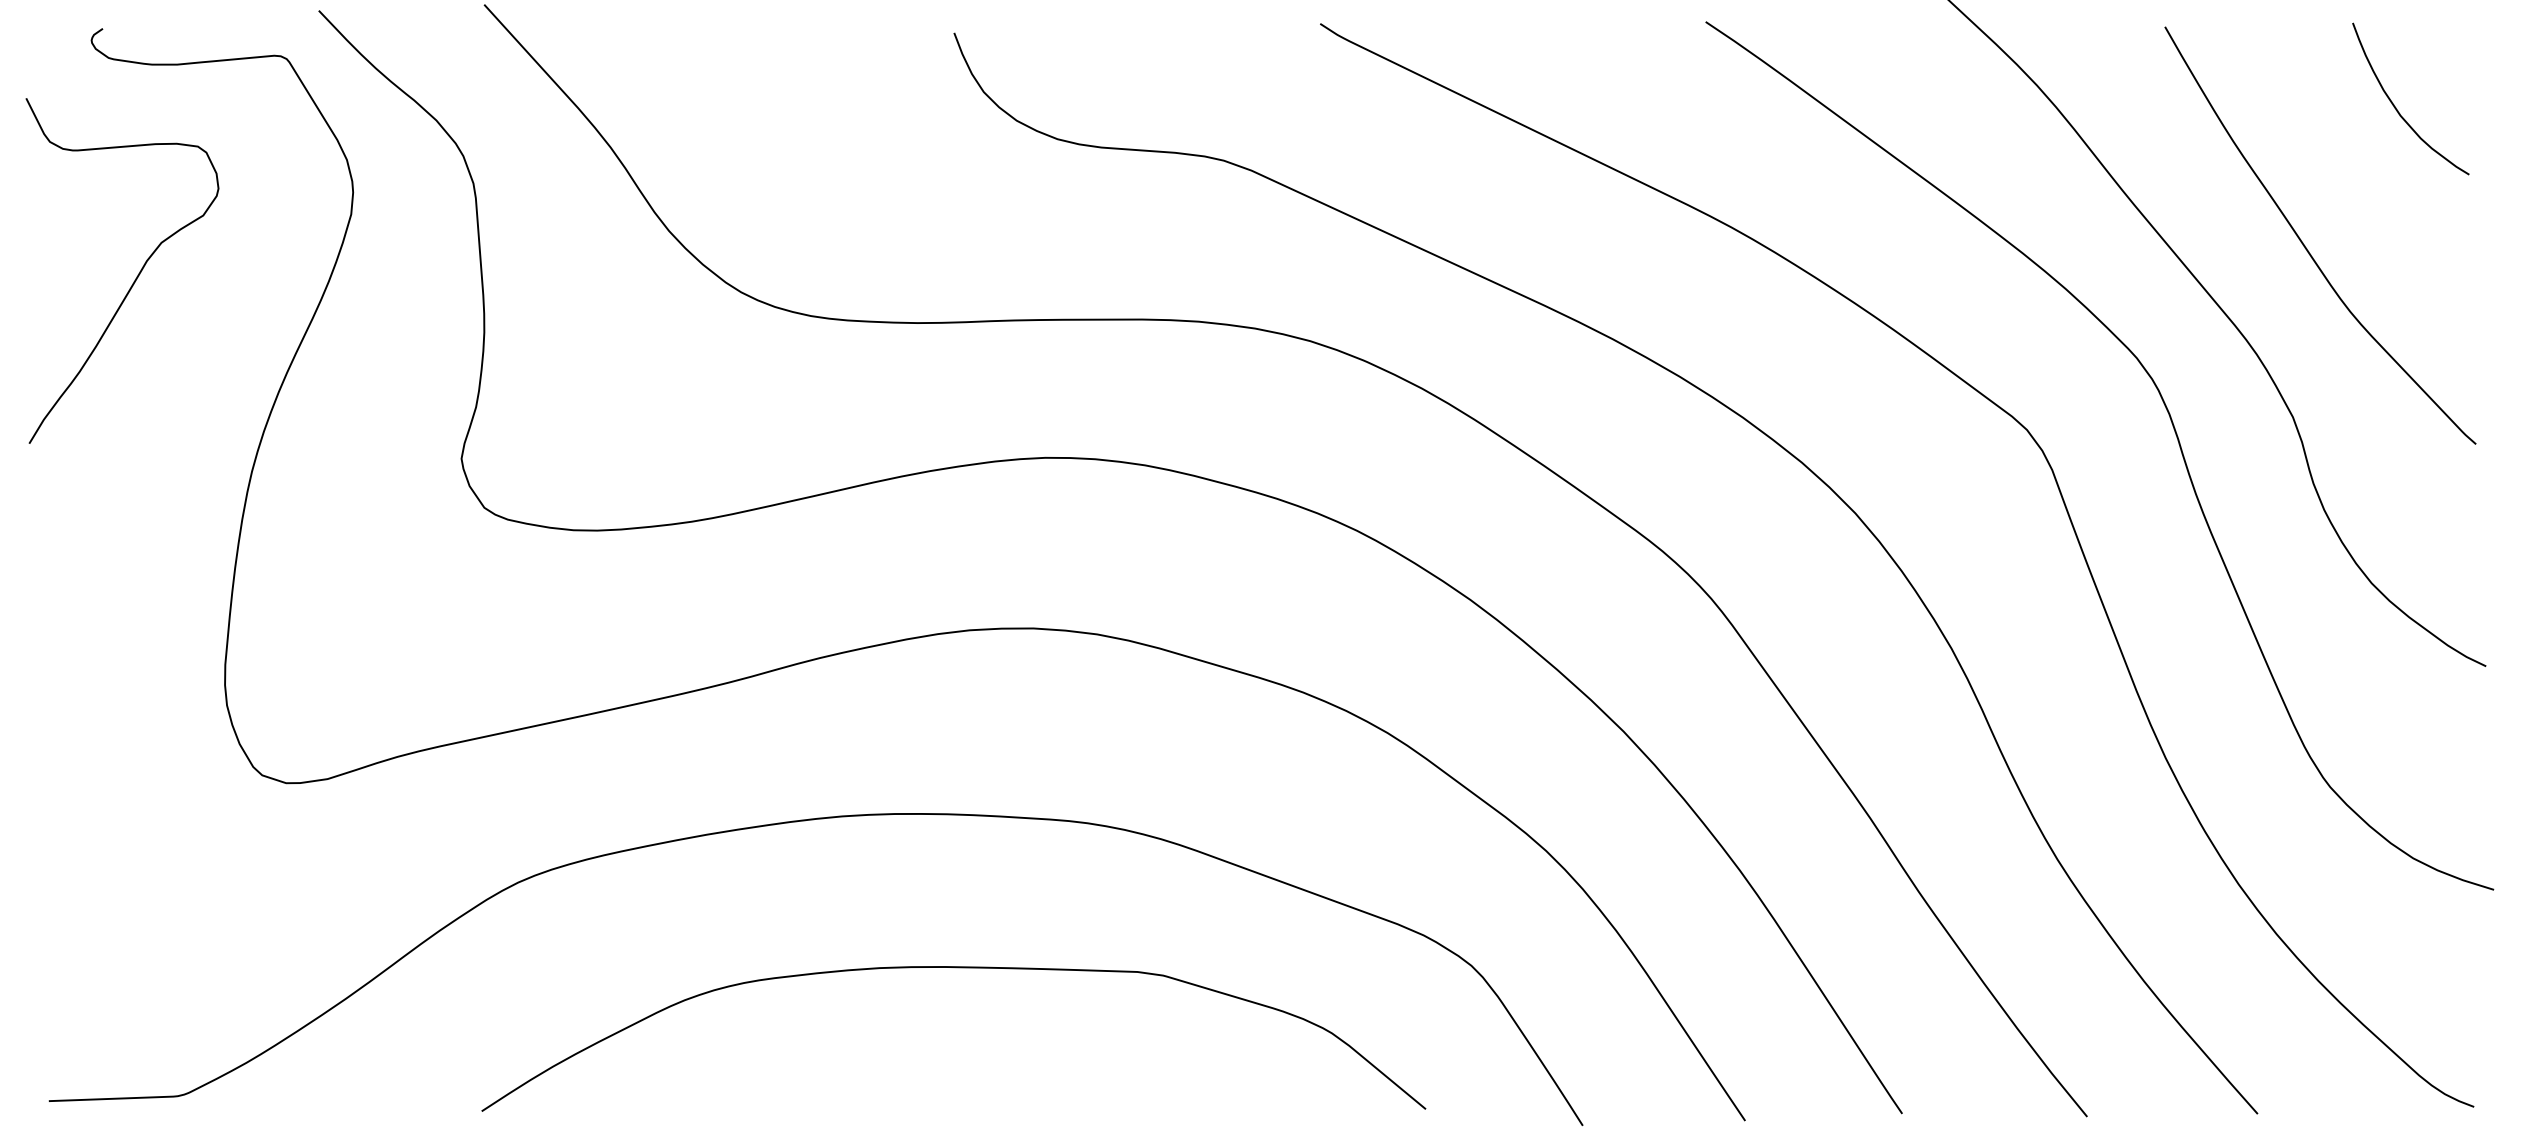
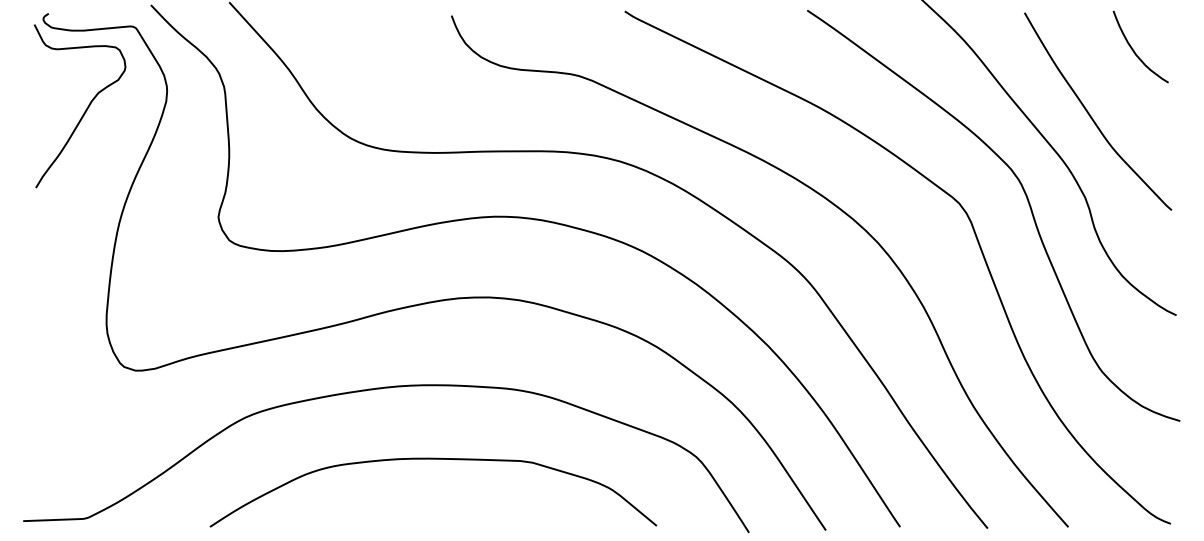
curve: (134, 277) -> (85, 109), moved
curve: (953, 968) -> (433, 459), moved

